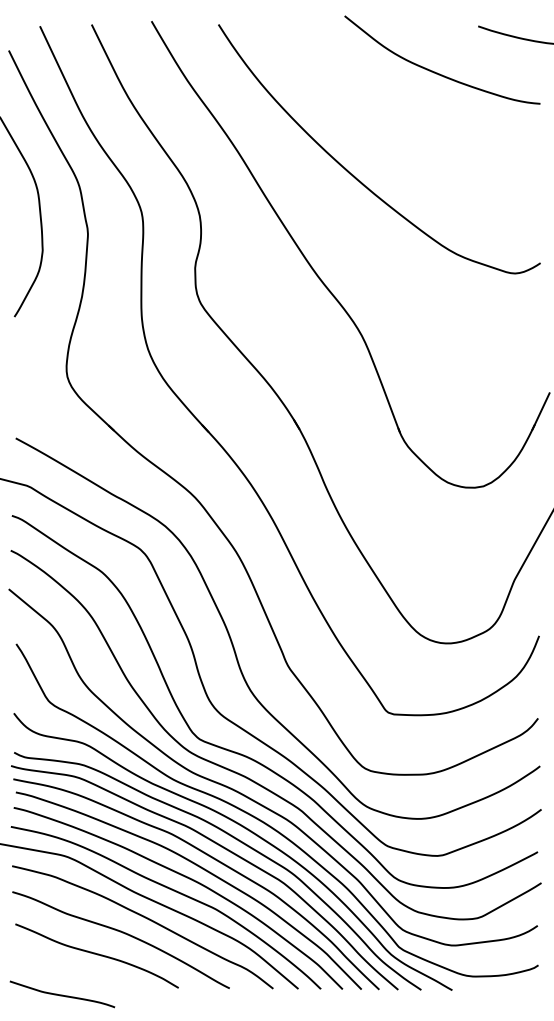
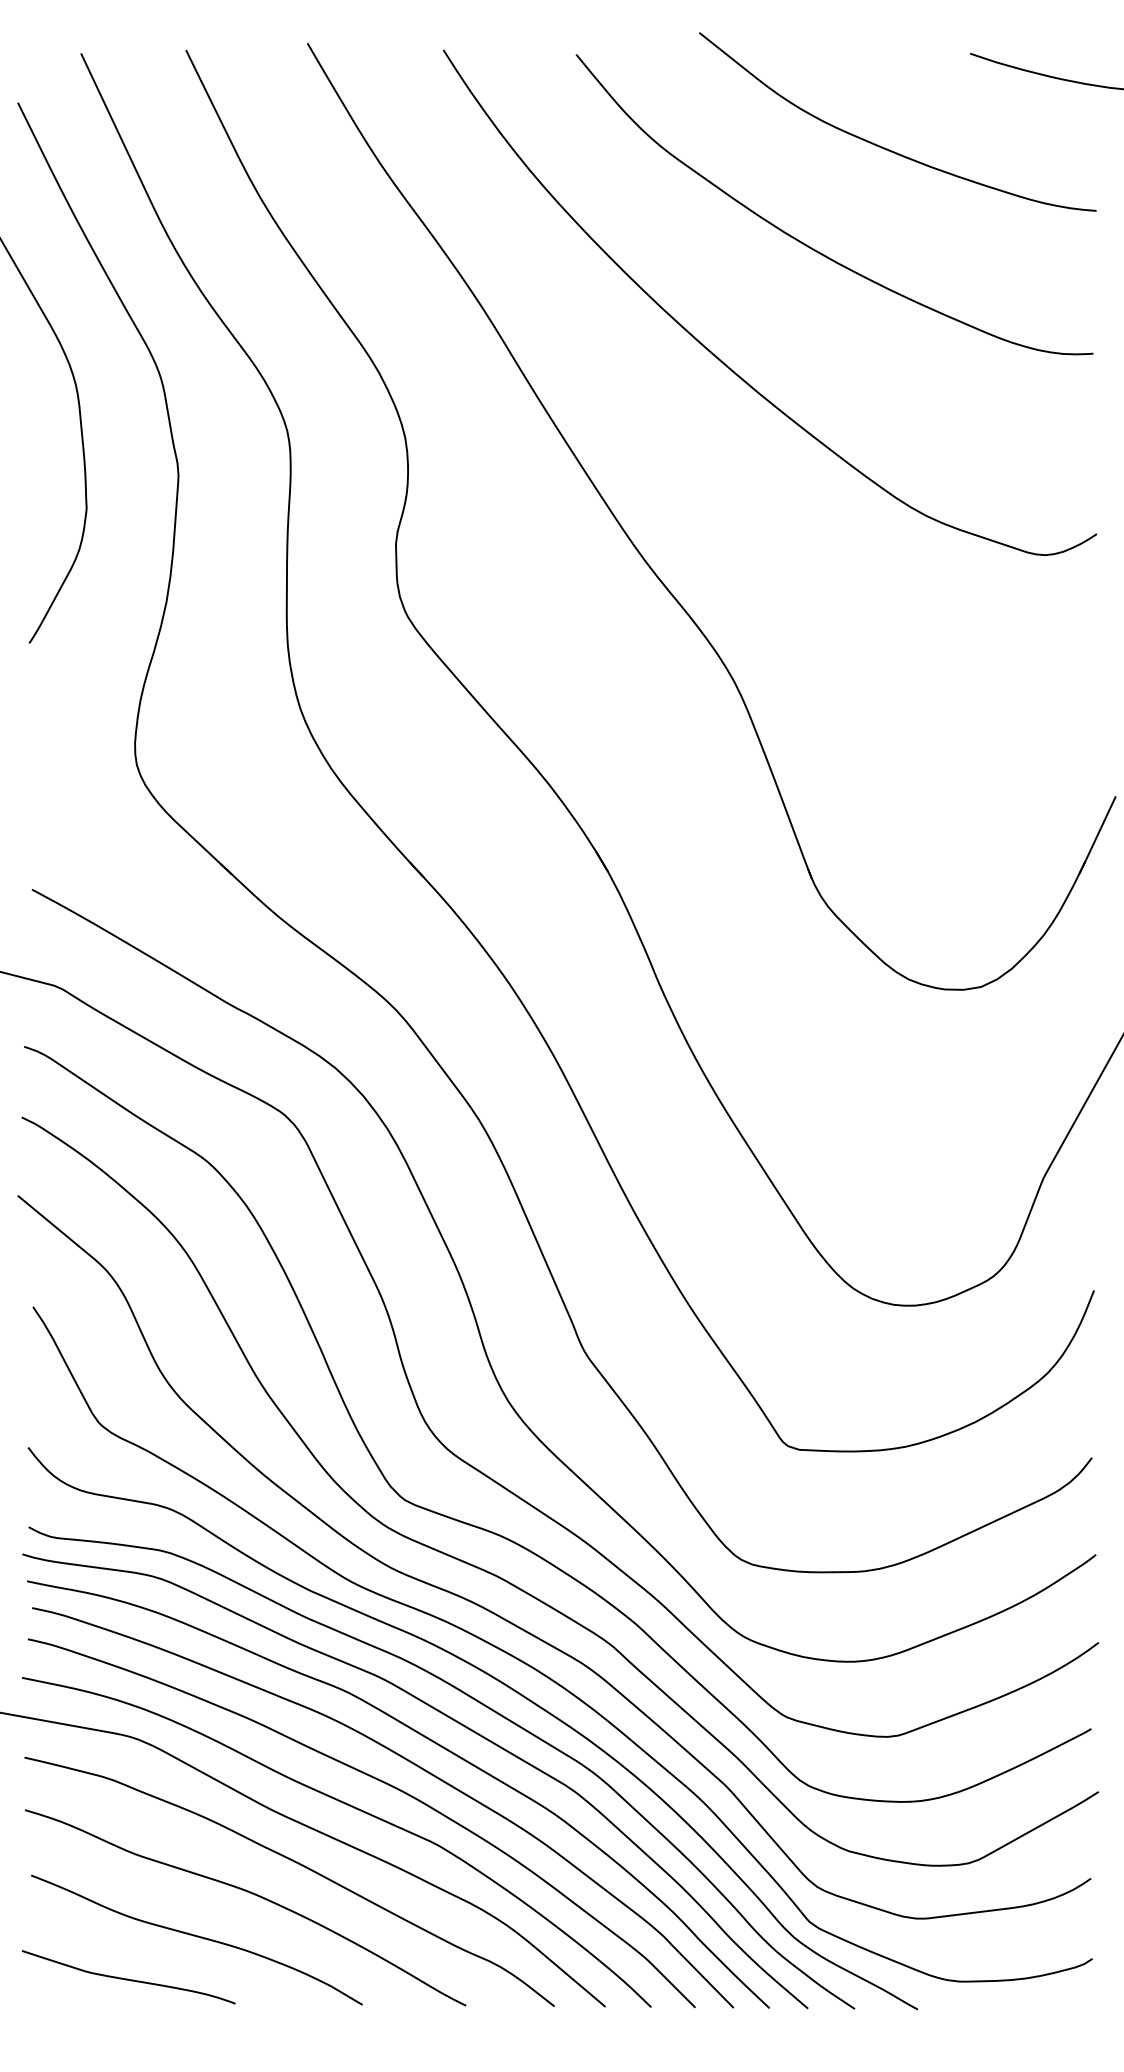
curve: (397, 119) -> (806, 242), added
curve: (62, 994) -> (128, 1977), moved

